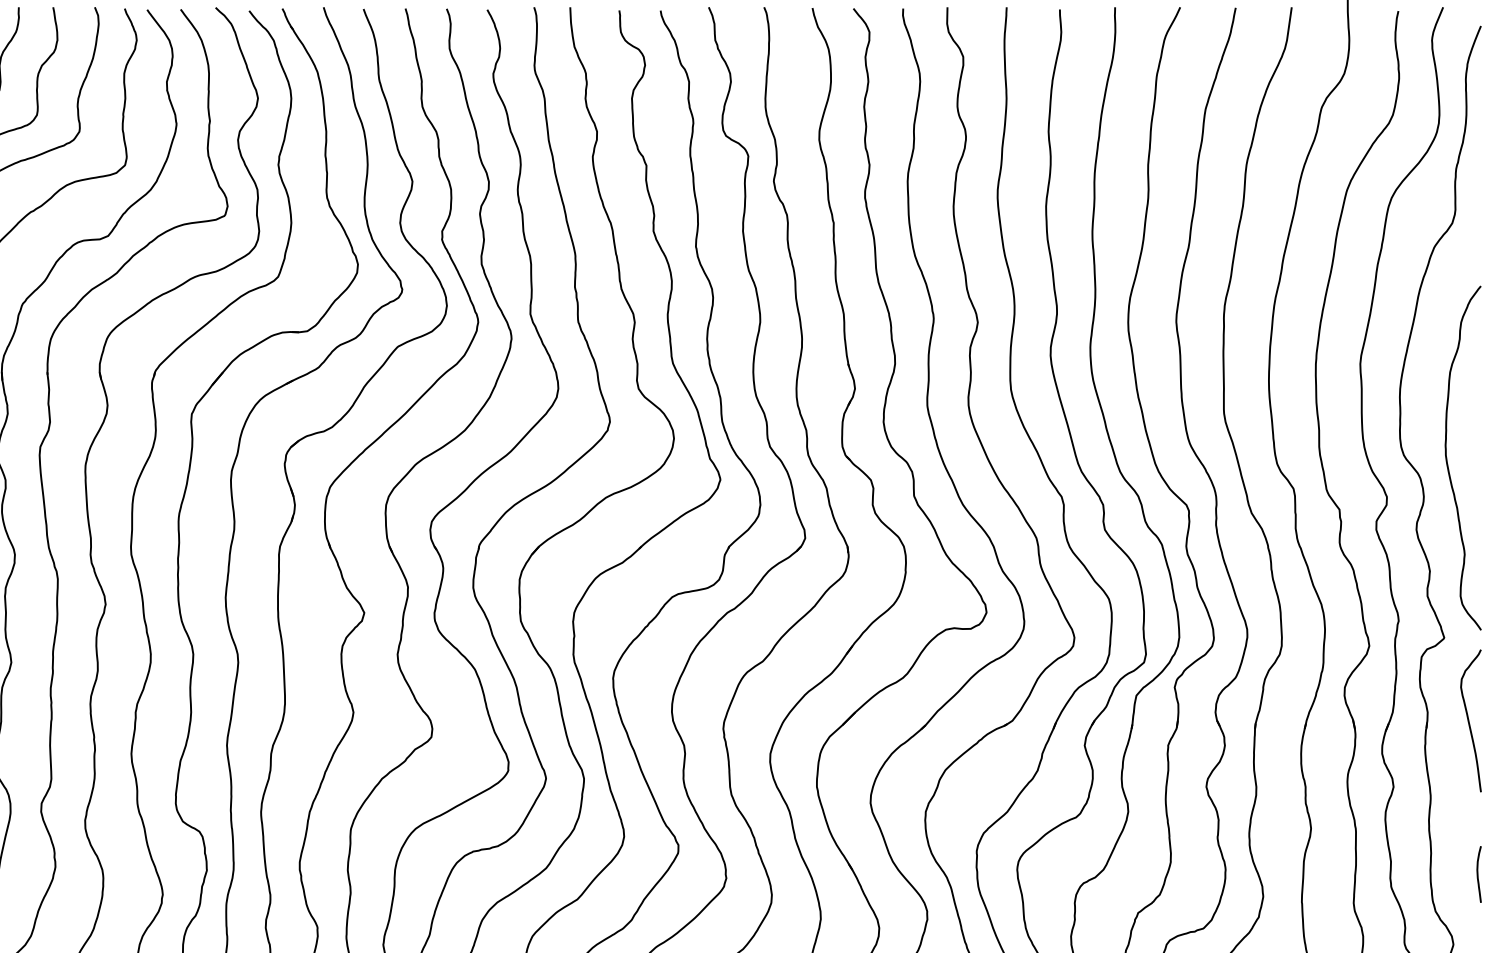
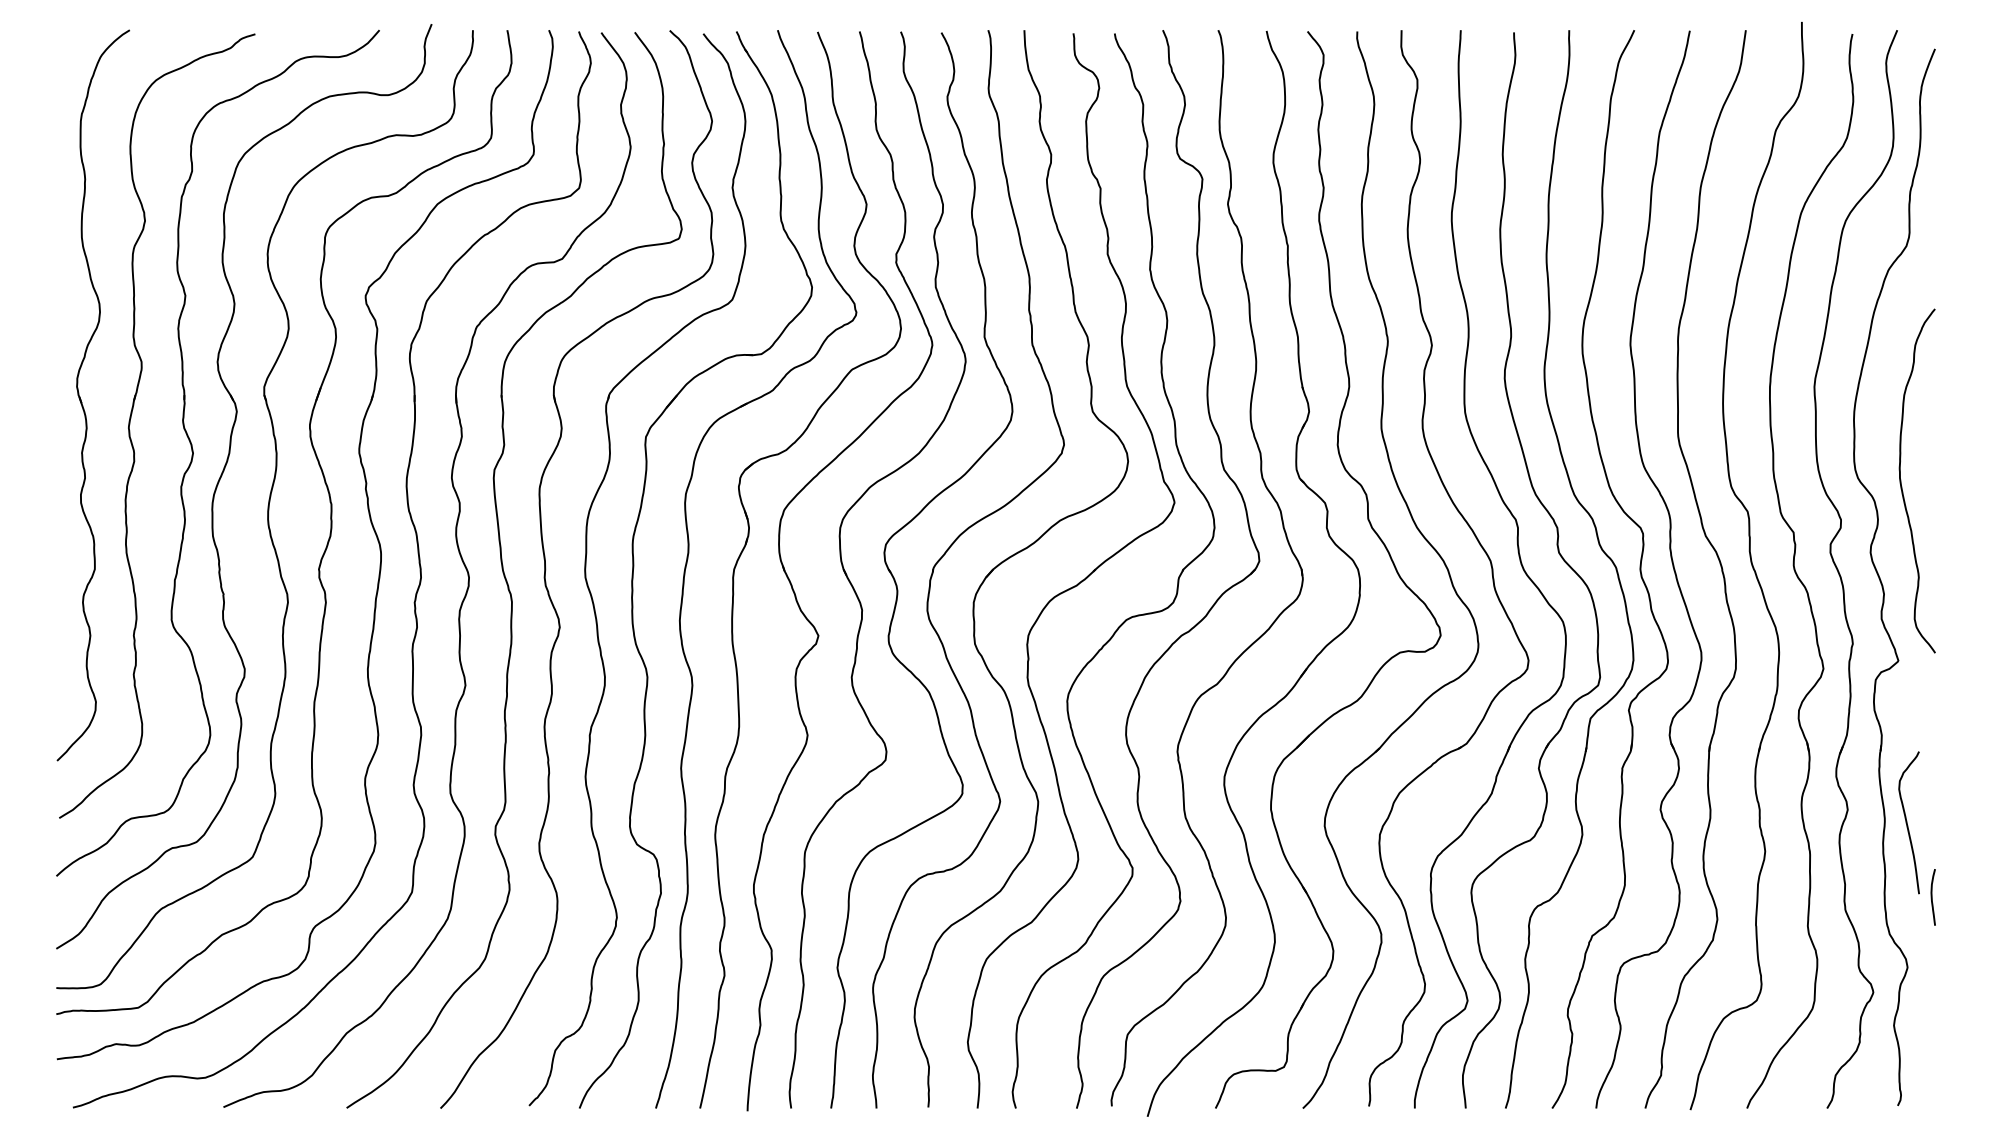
curve: (1469, 720) -> (1907, 822), moved

